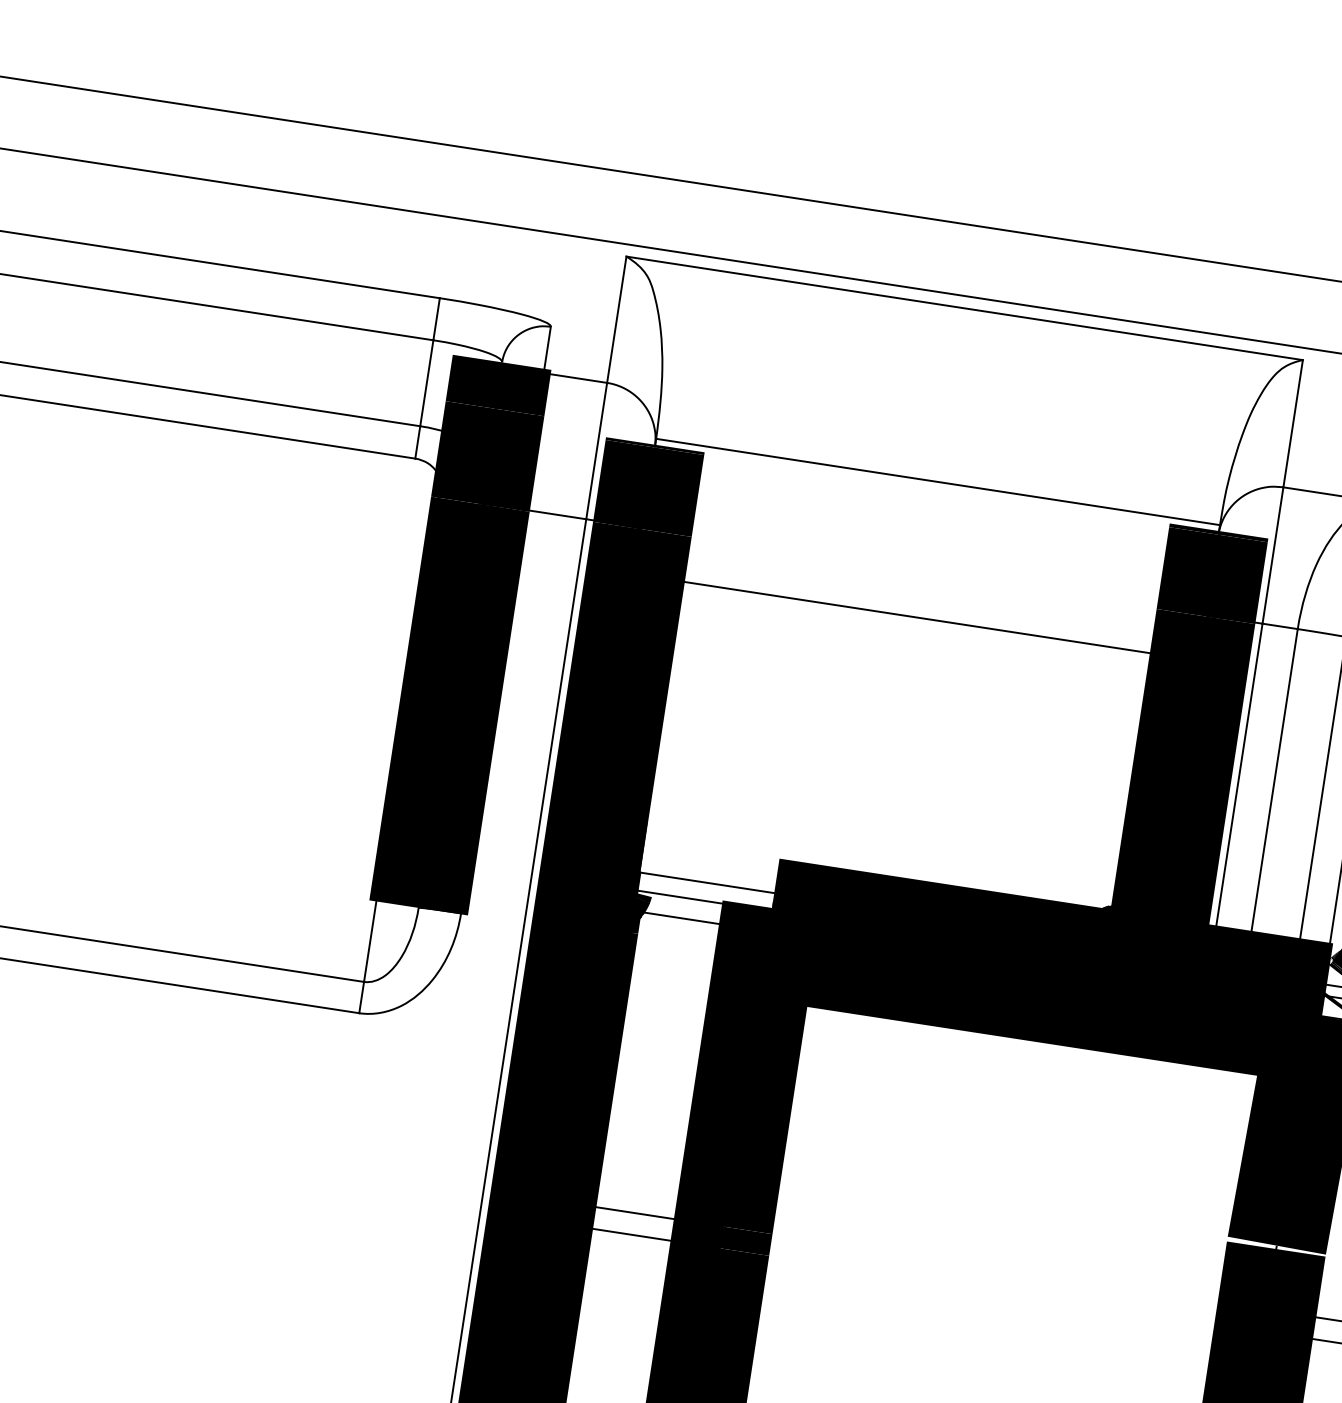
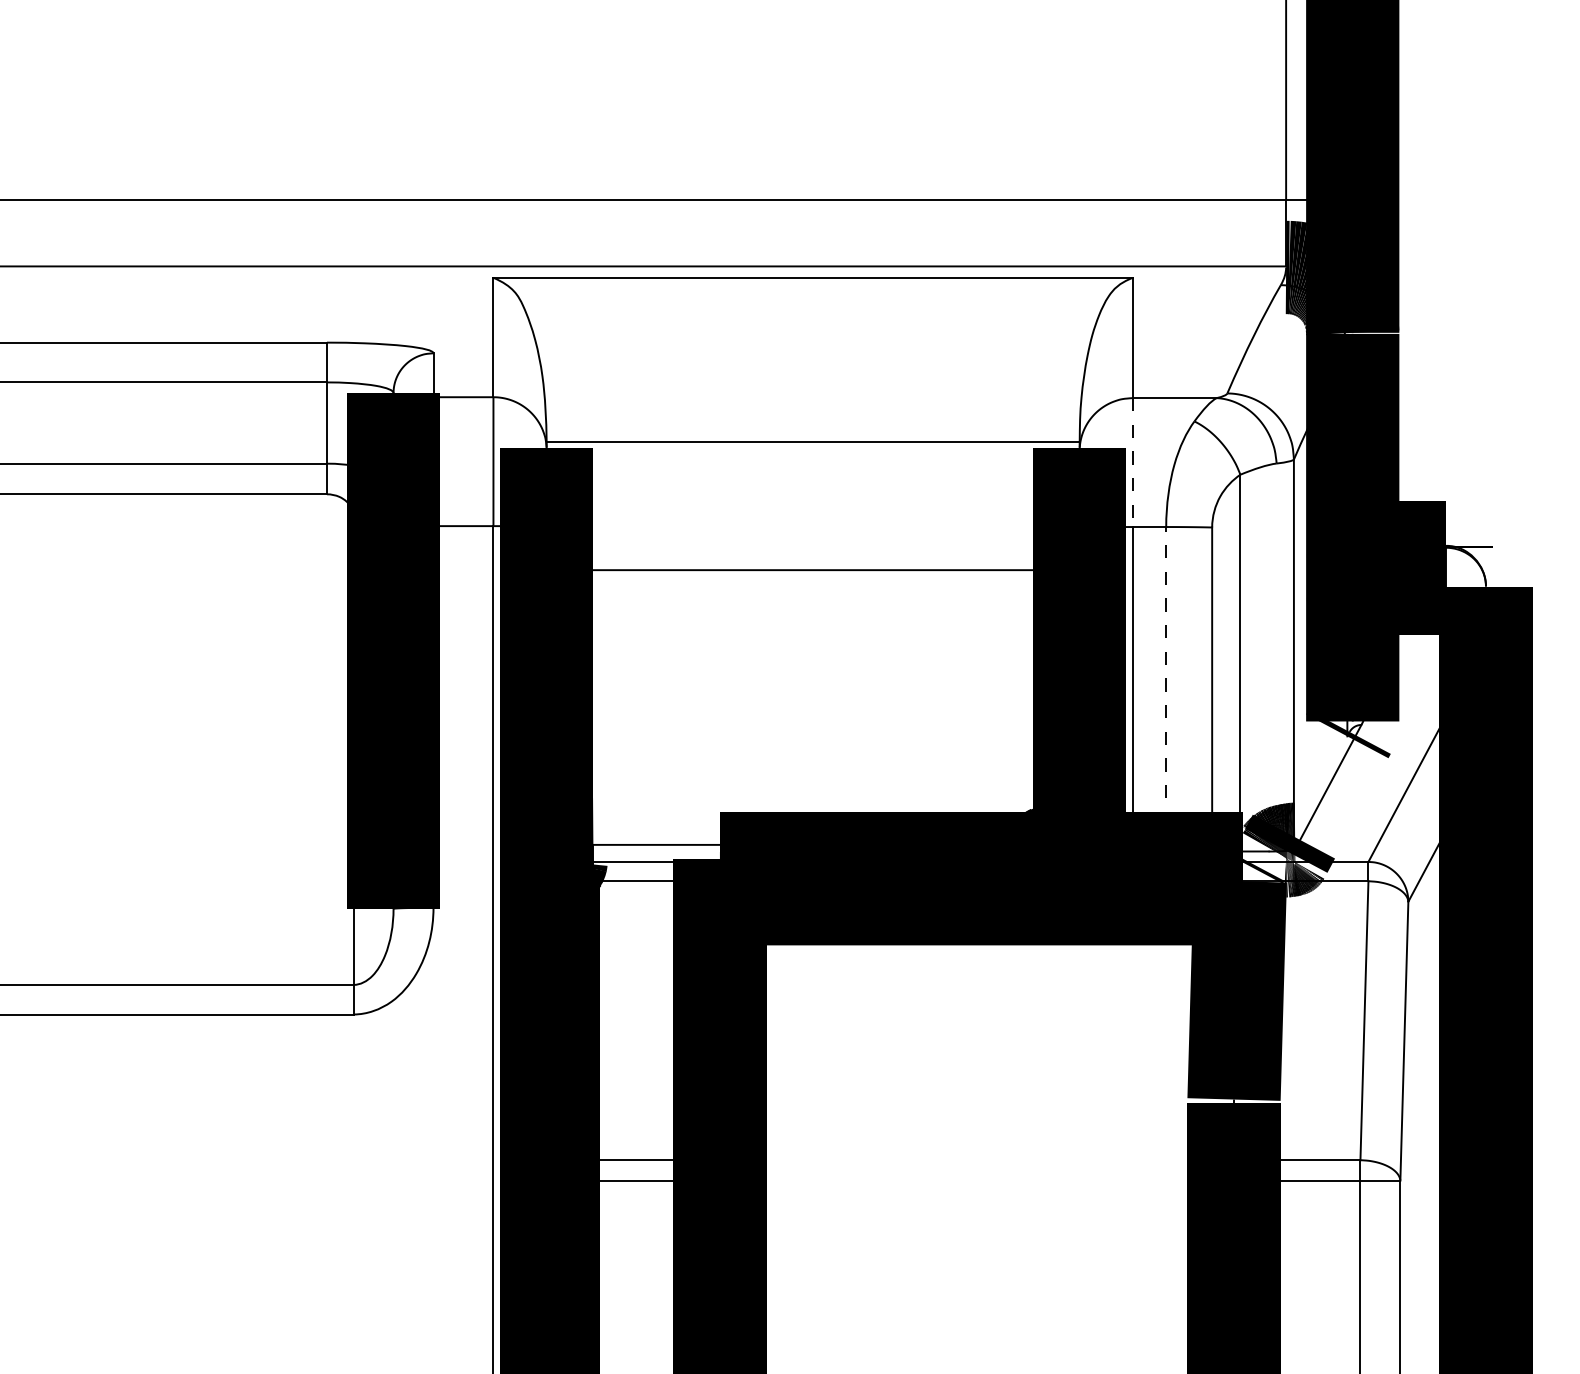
line: (1272, 556) -> (1132, 463), solid -> dashed
line: (1271, 799) -> (1166, 688), solid -> dashed

